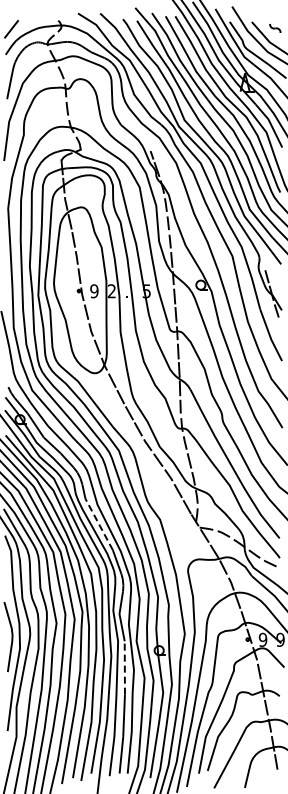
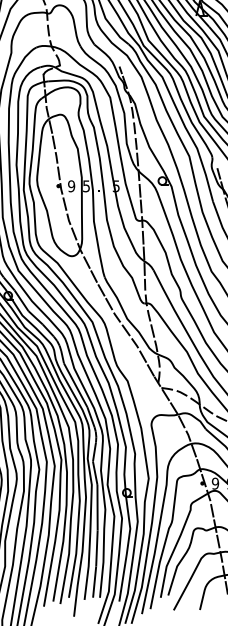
text: (111, 291) -> (86, 186), 2 -> 5
line: (98, 524) -> (75, 385), dashed -> solid
line: (124, 667) -> (97, 507), dashed -> solid

